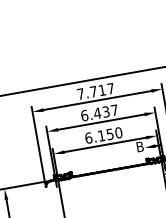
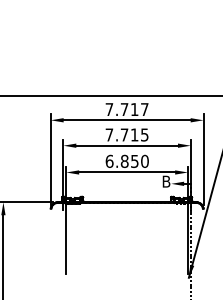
text: (99, 112) -> (126, 134), 6.437 -> 7.715
text: (101, 135) -> (124, 160), 6.150 -> 6.850

